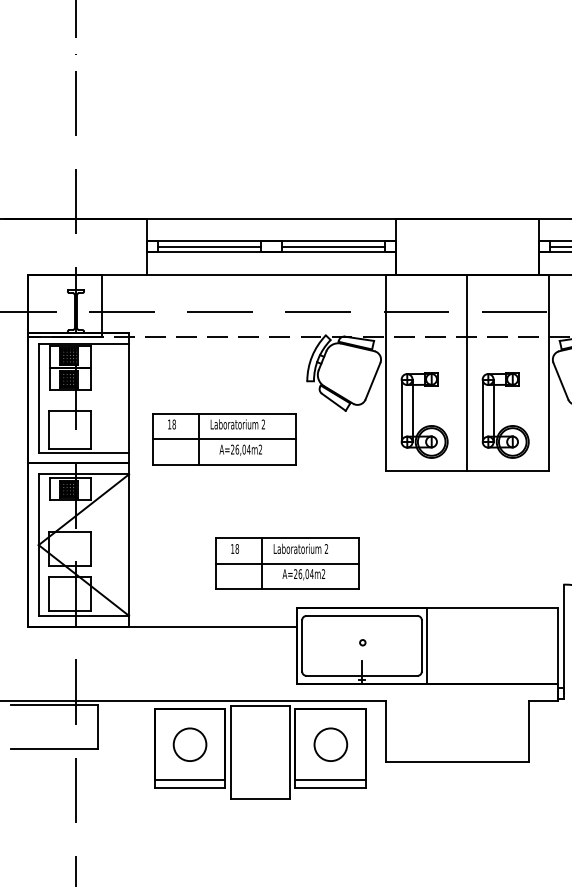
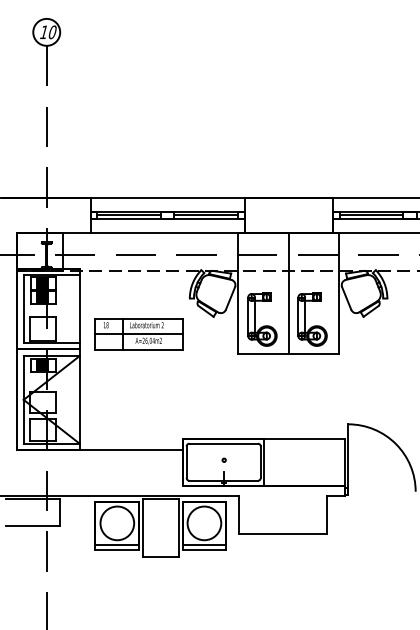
part: (287, 563) -> (177, 411), removed
circle: (190, 744) -> (117, 523), size x1.67
circle: (330, 744) -> (204, 523), size x1.67

